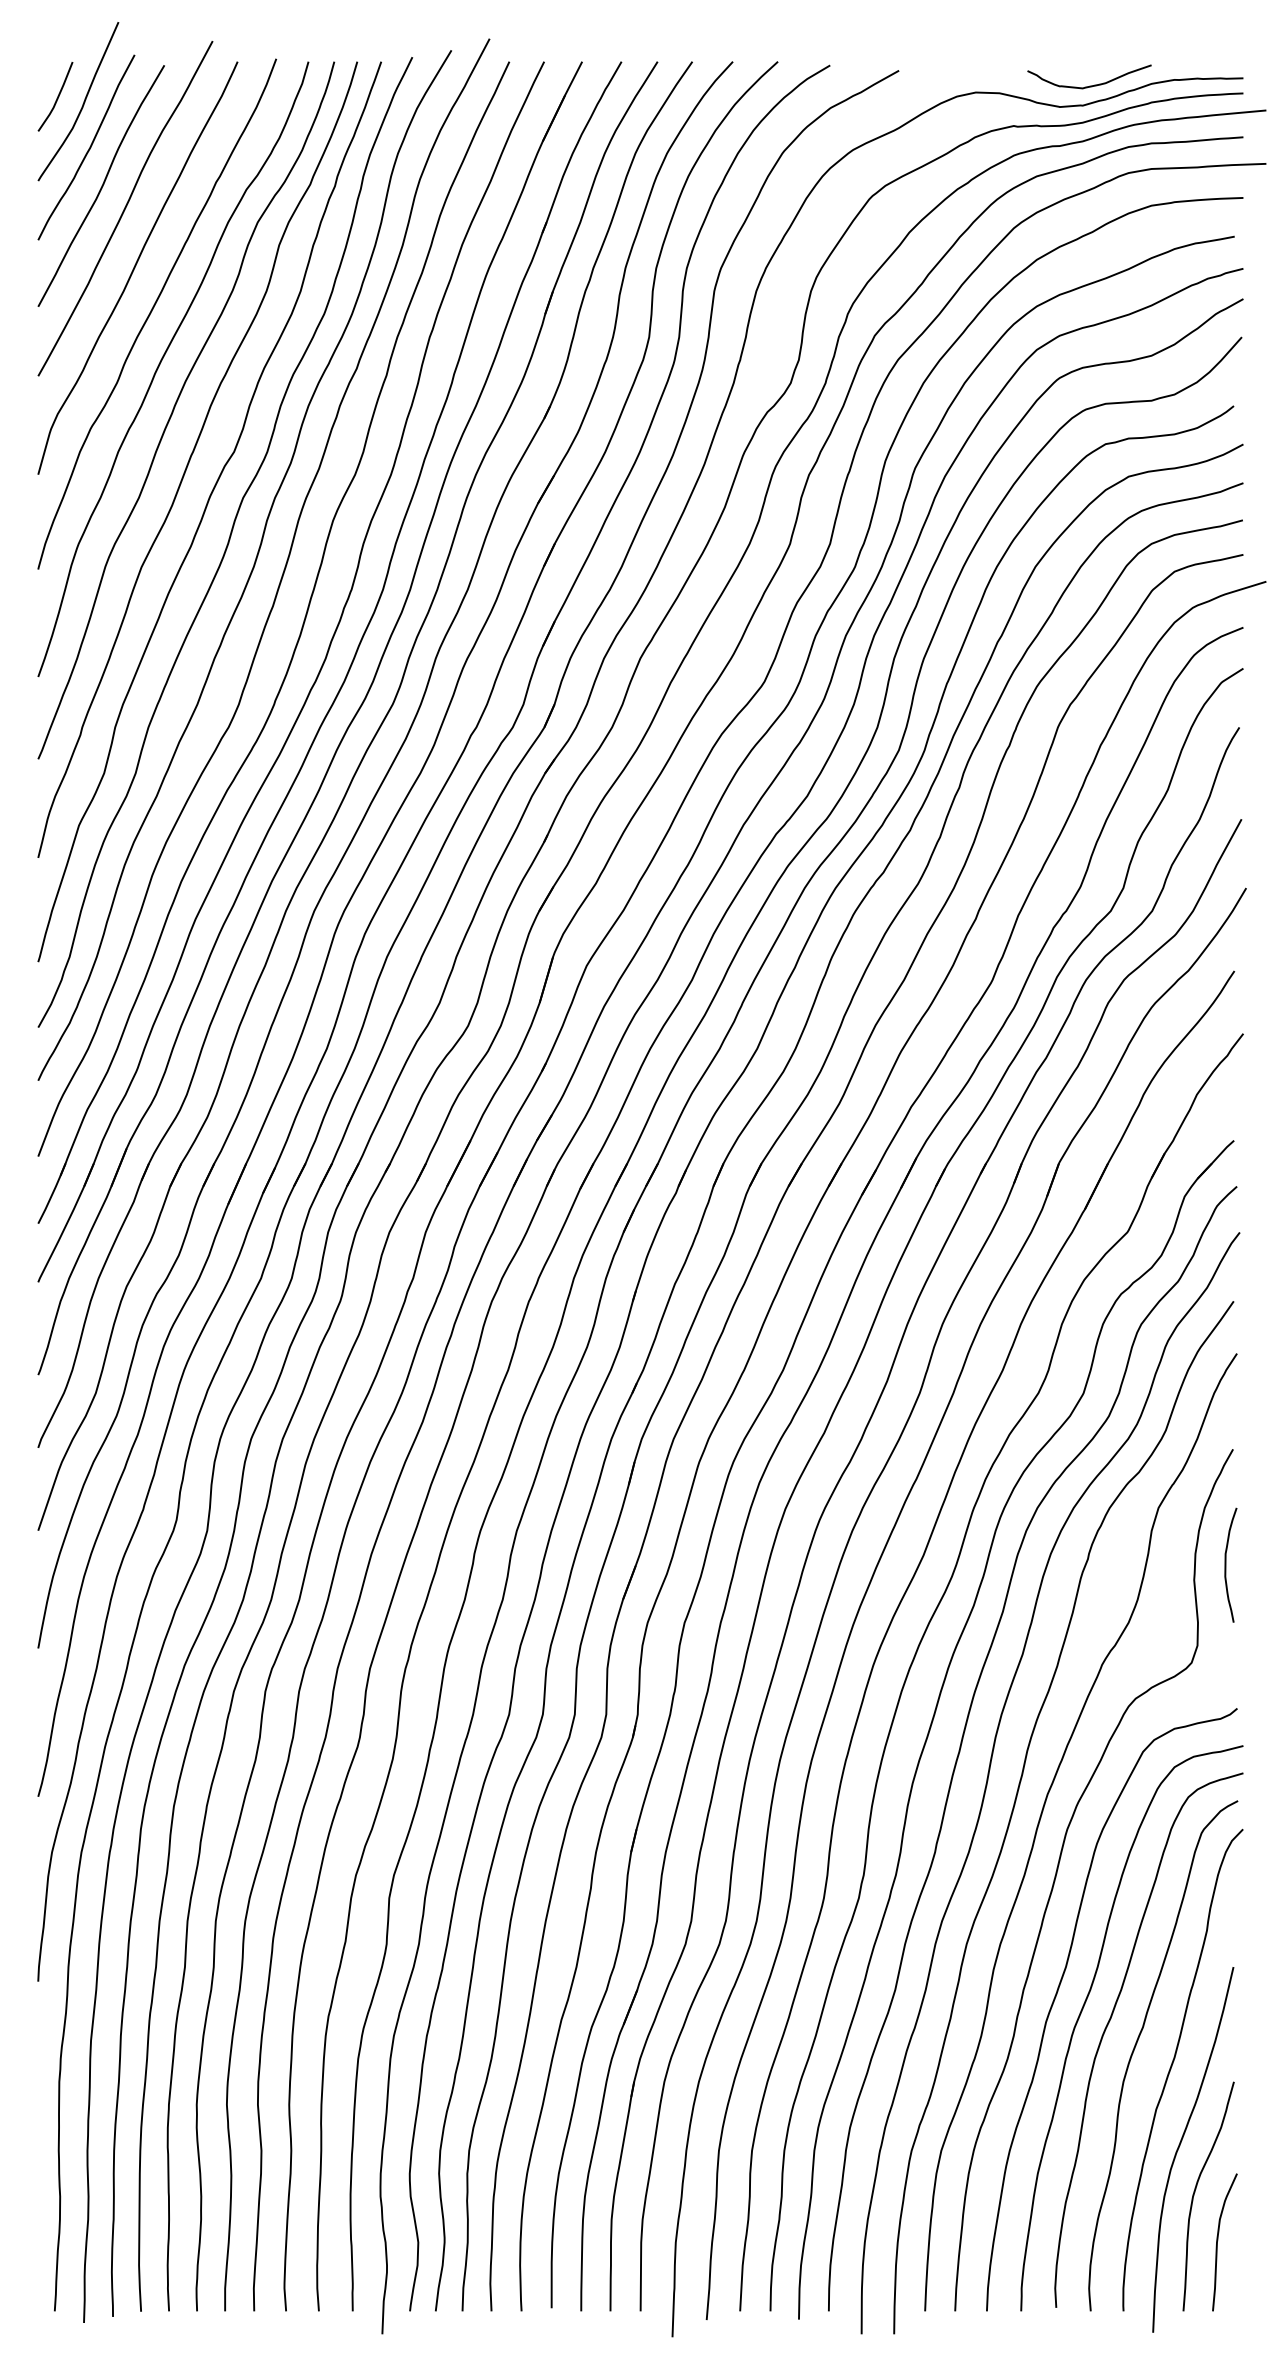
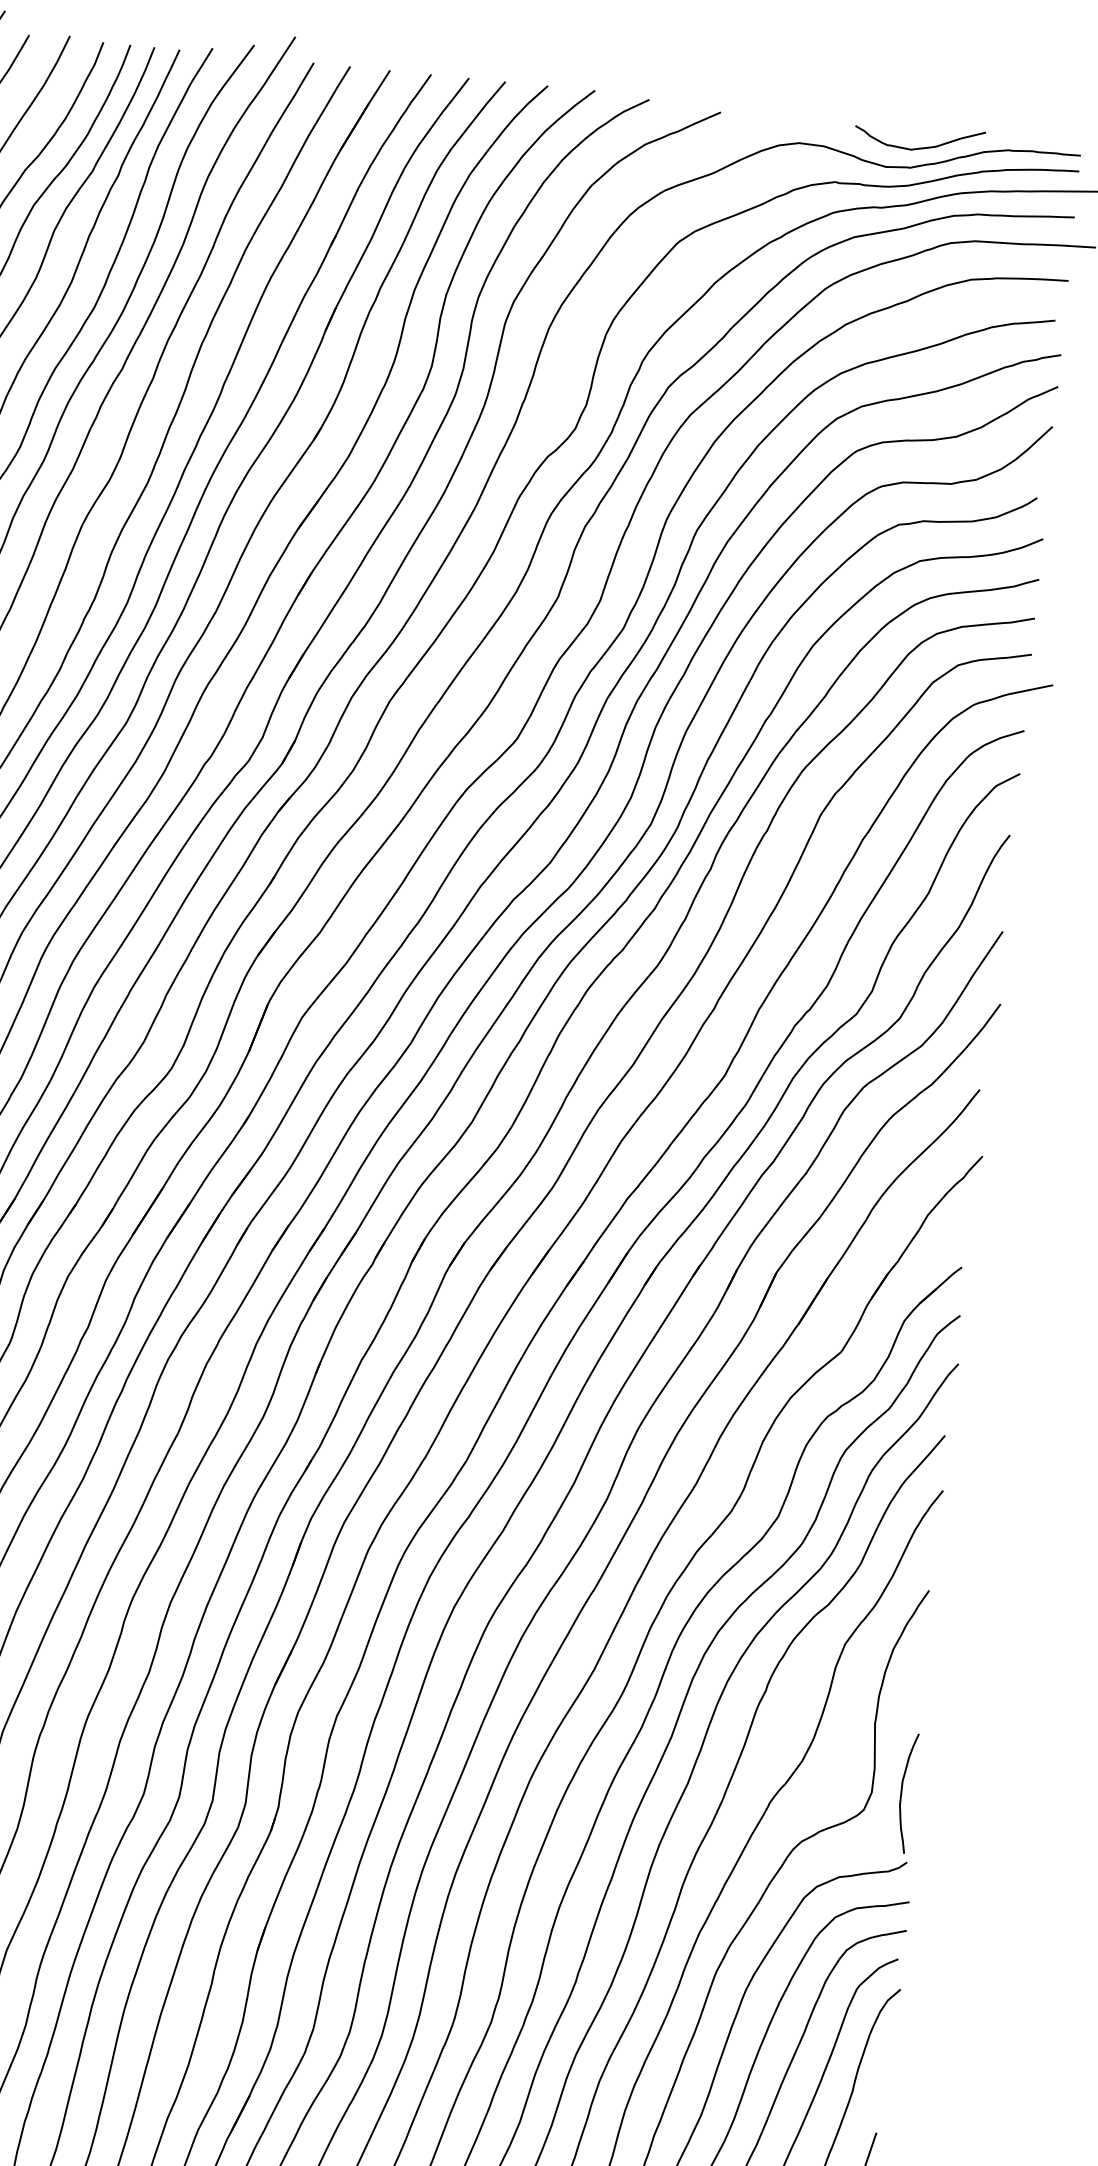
curve: (1226, 1564) -> (902, 1792), moved

